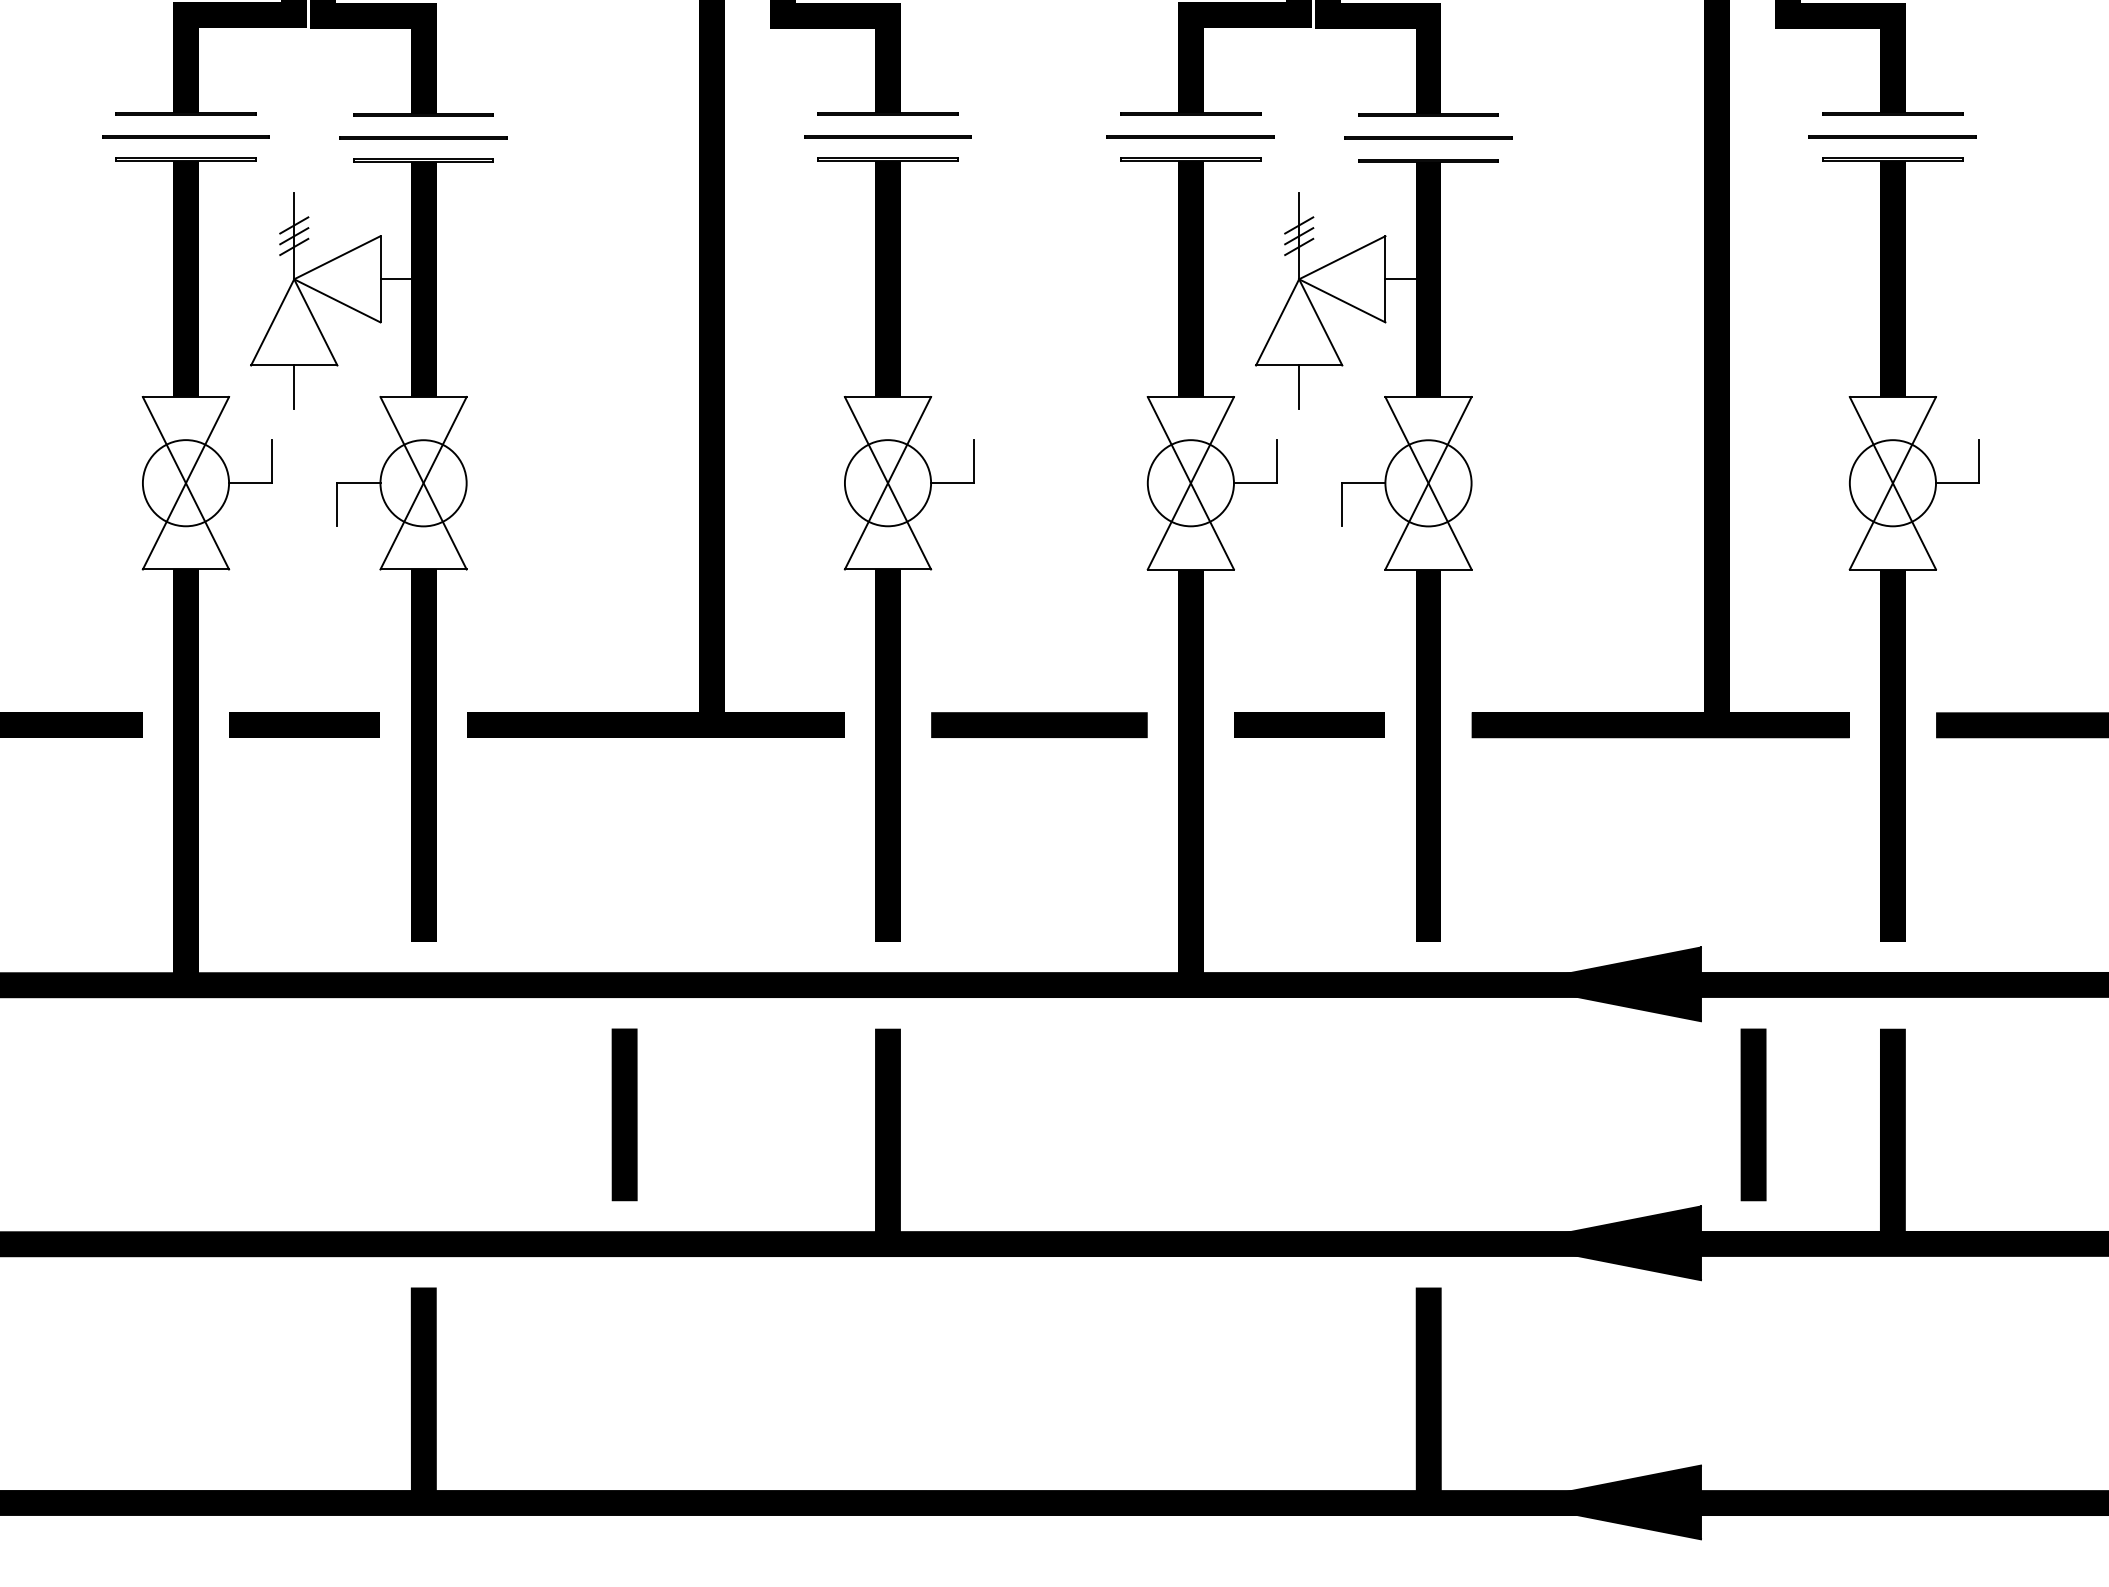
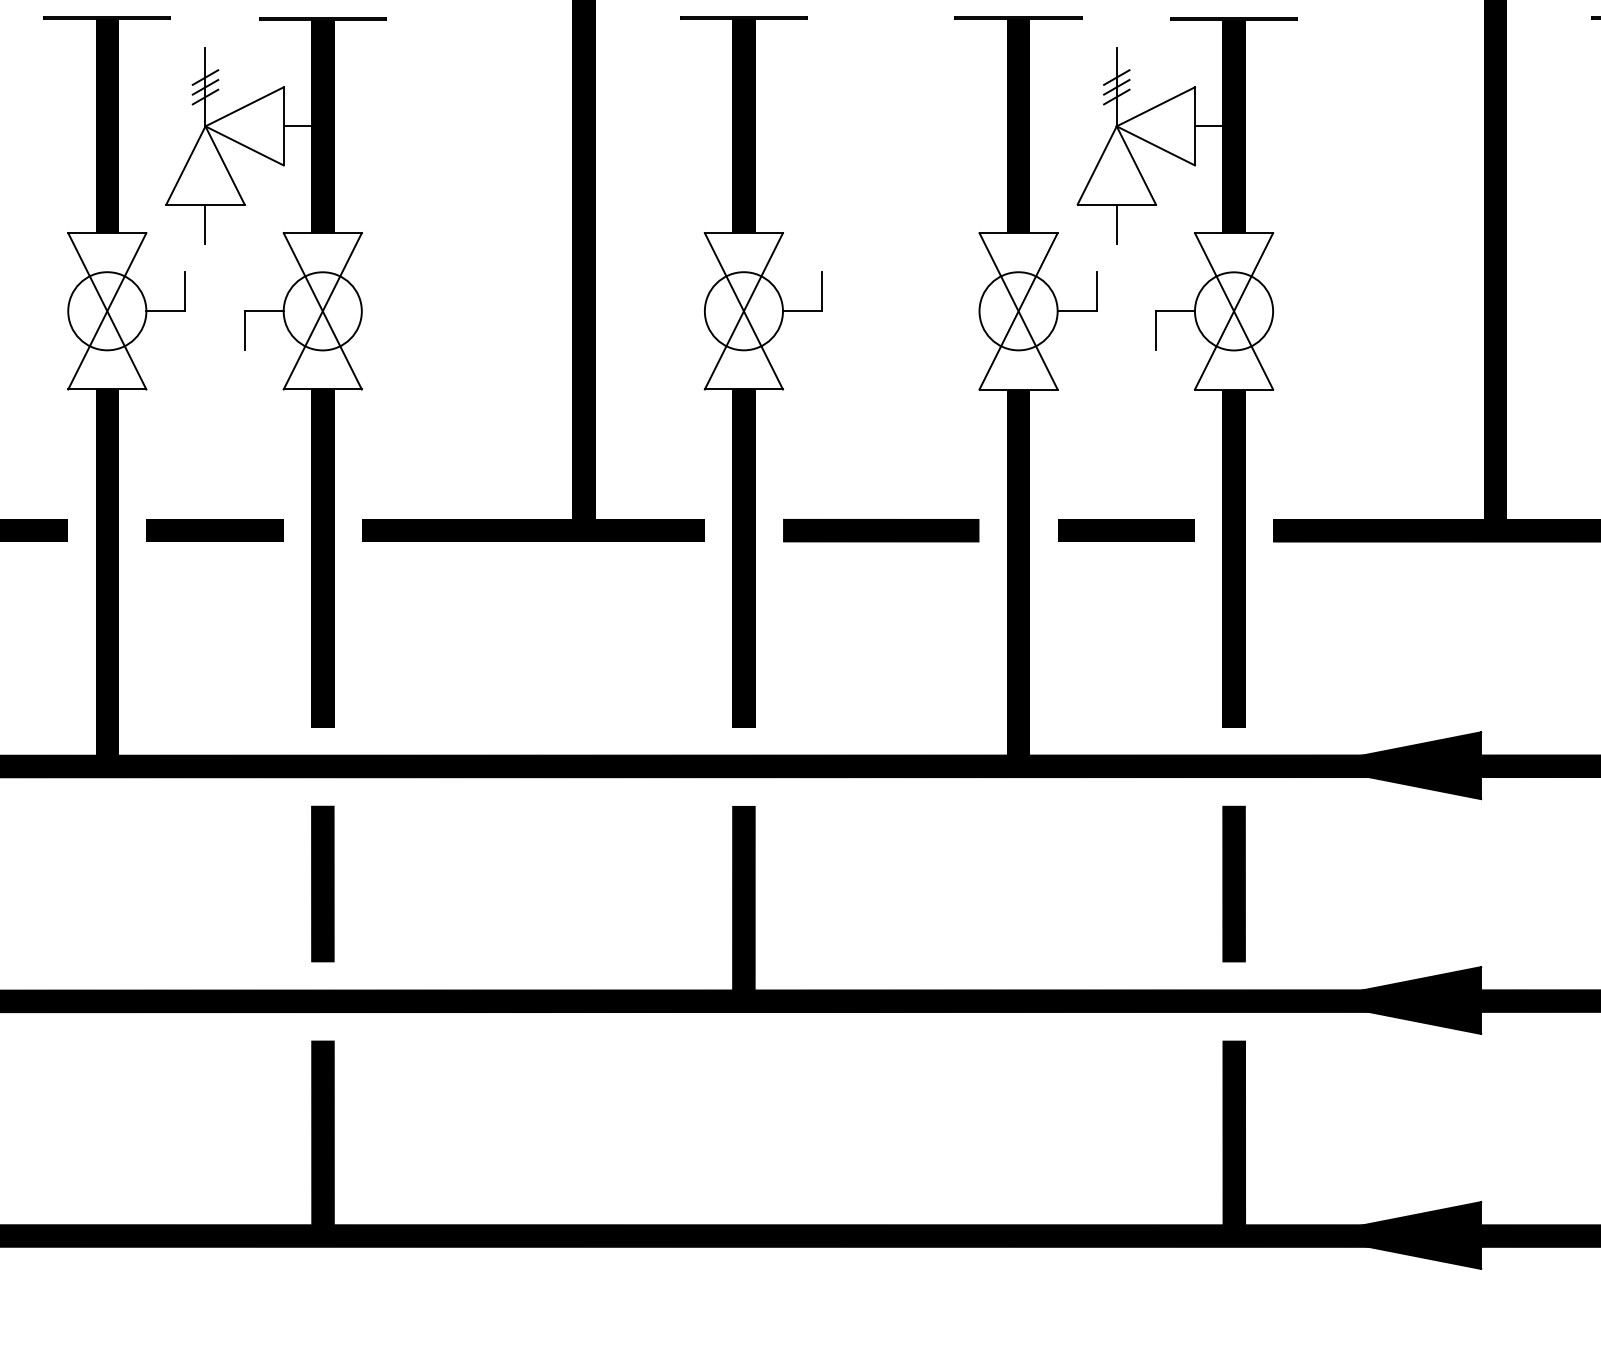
line: (624, 1114) -> (322, 883), moved
line: (1753, 1114) -> (1234, 883), moved

